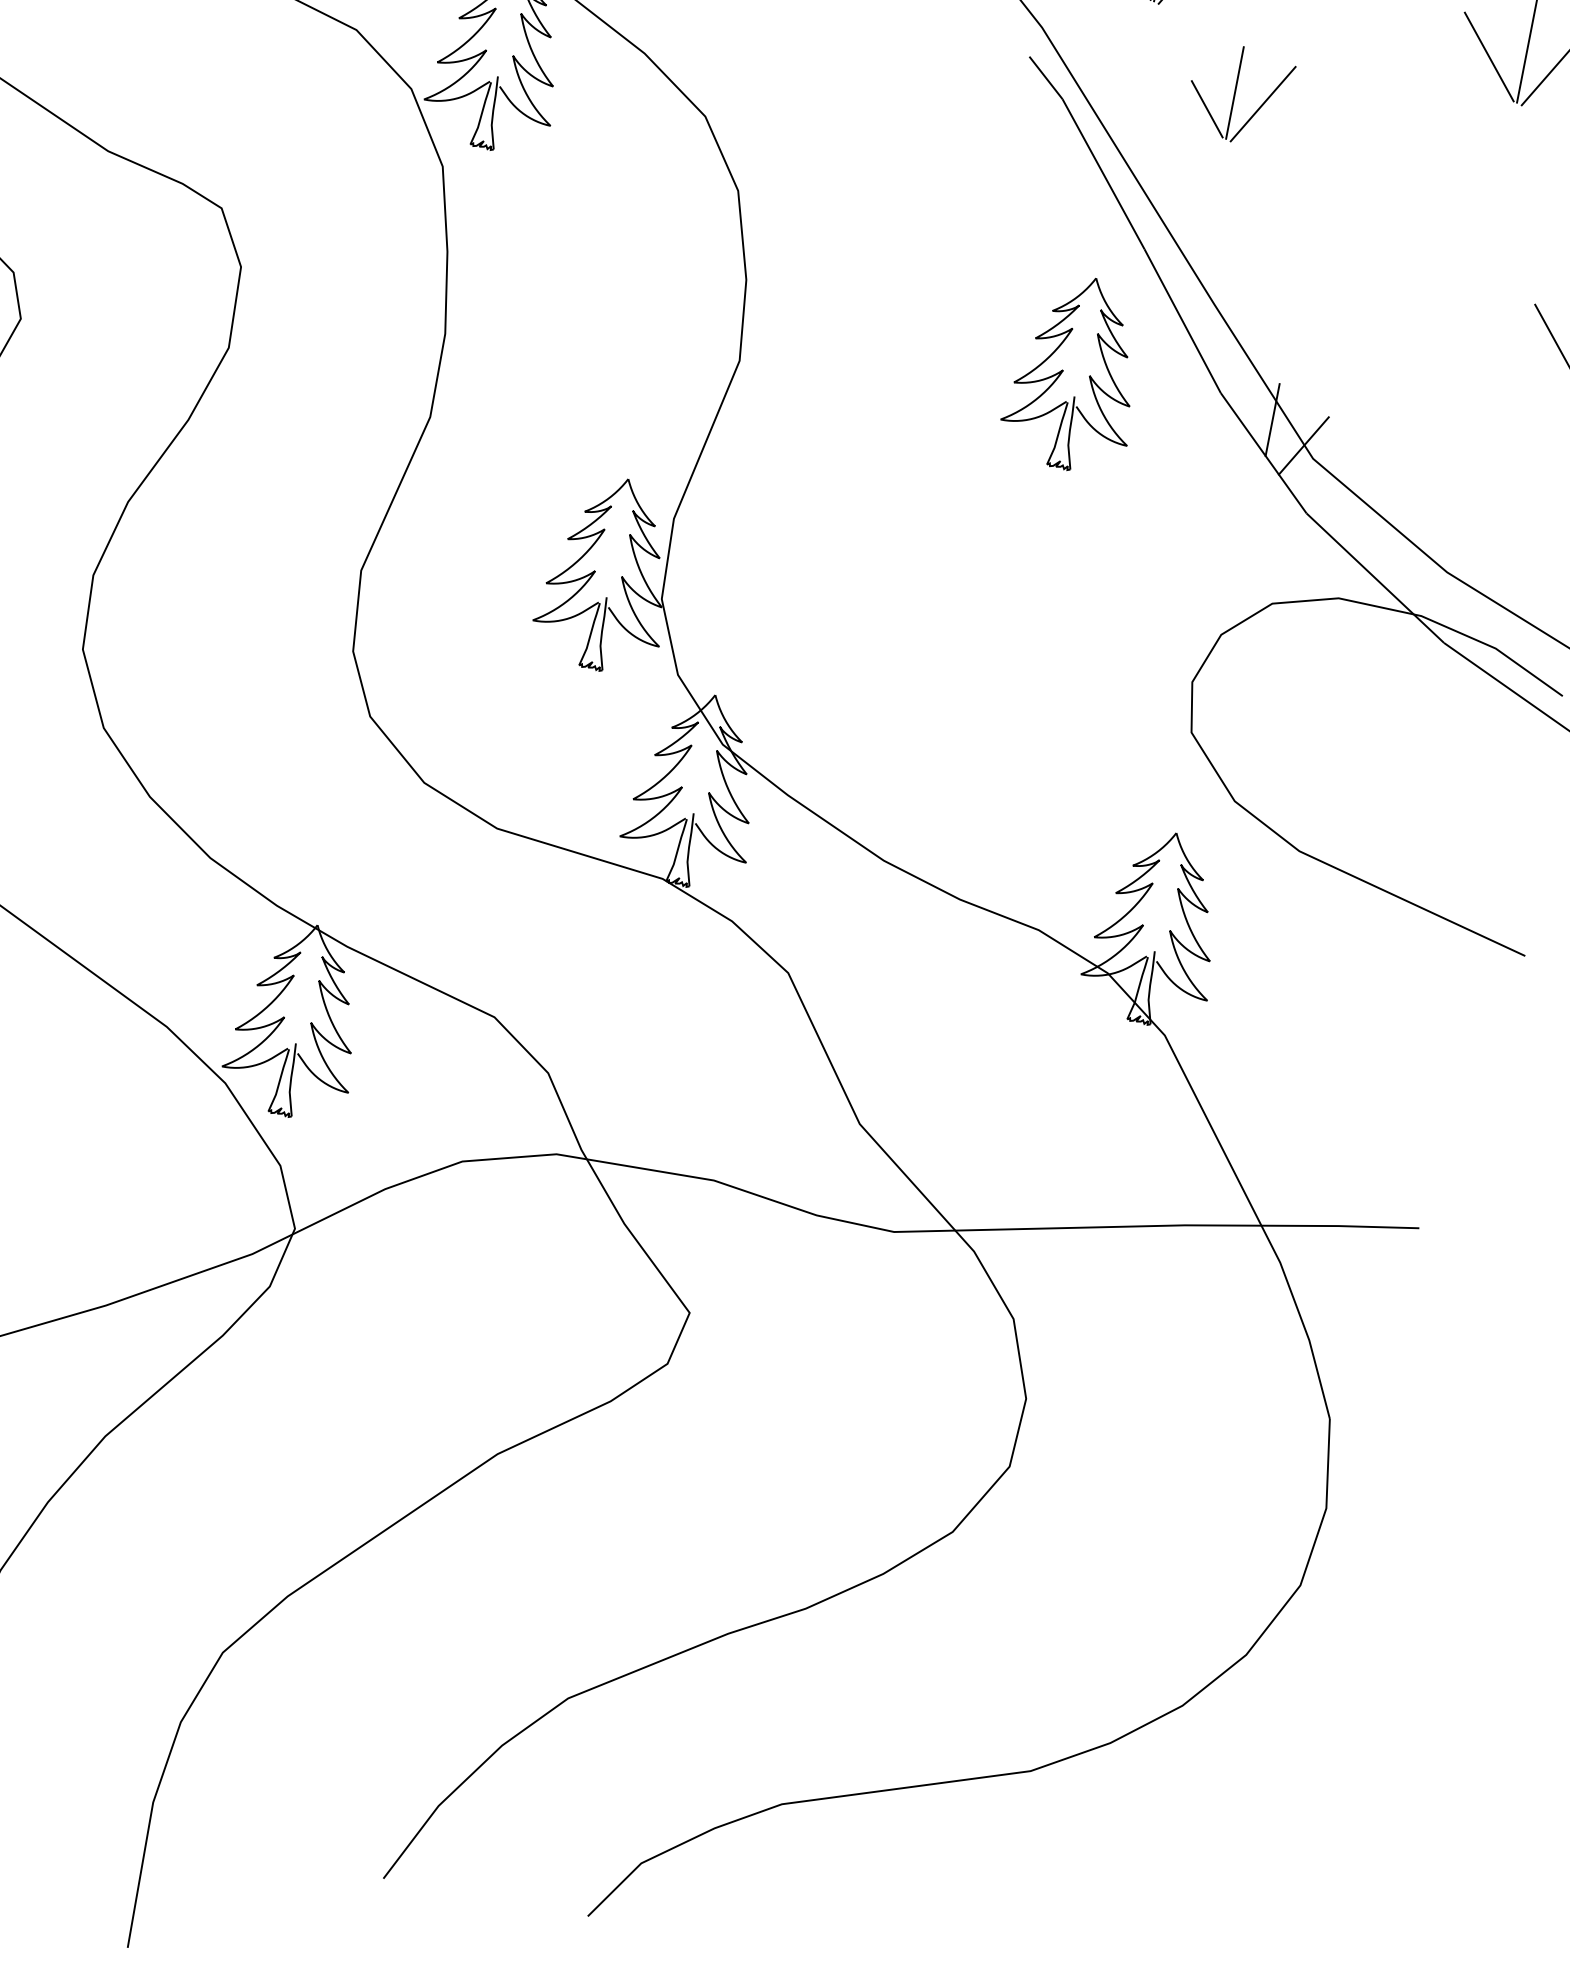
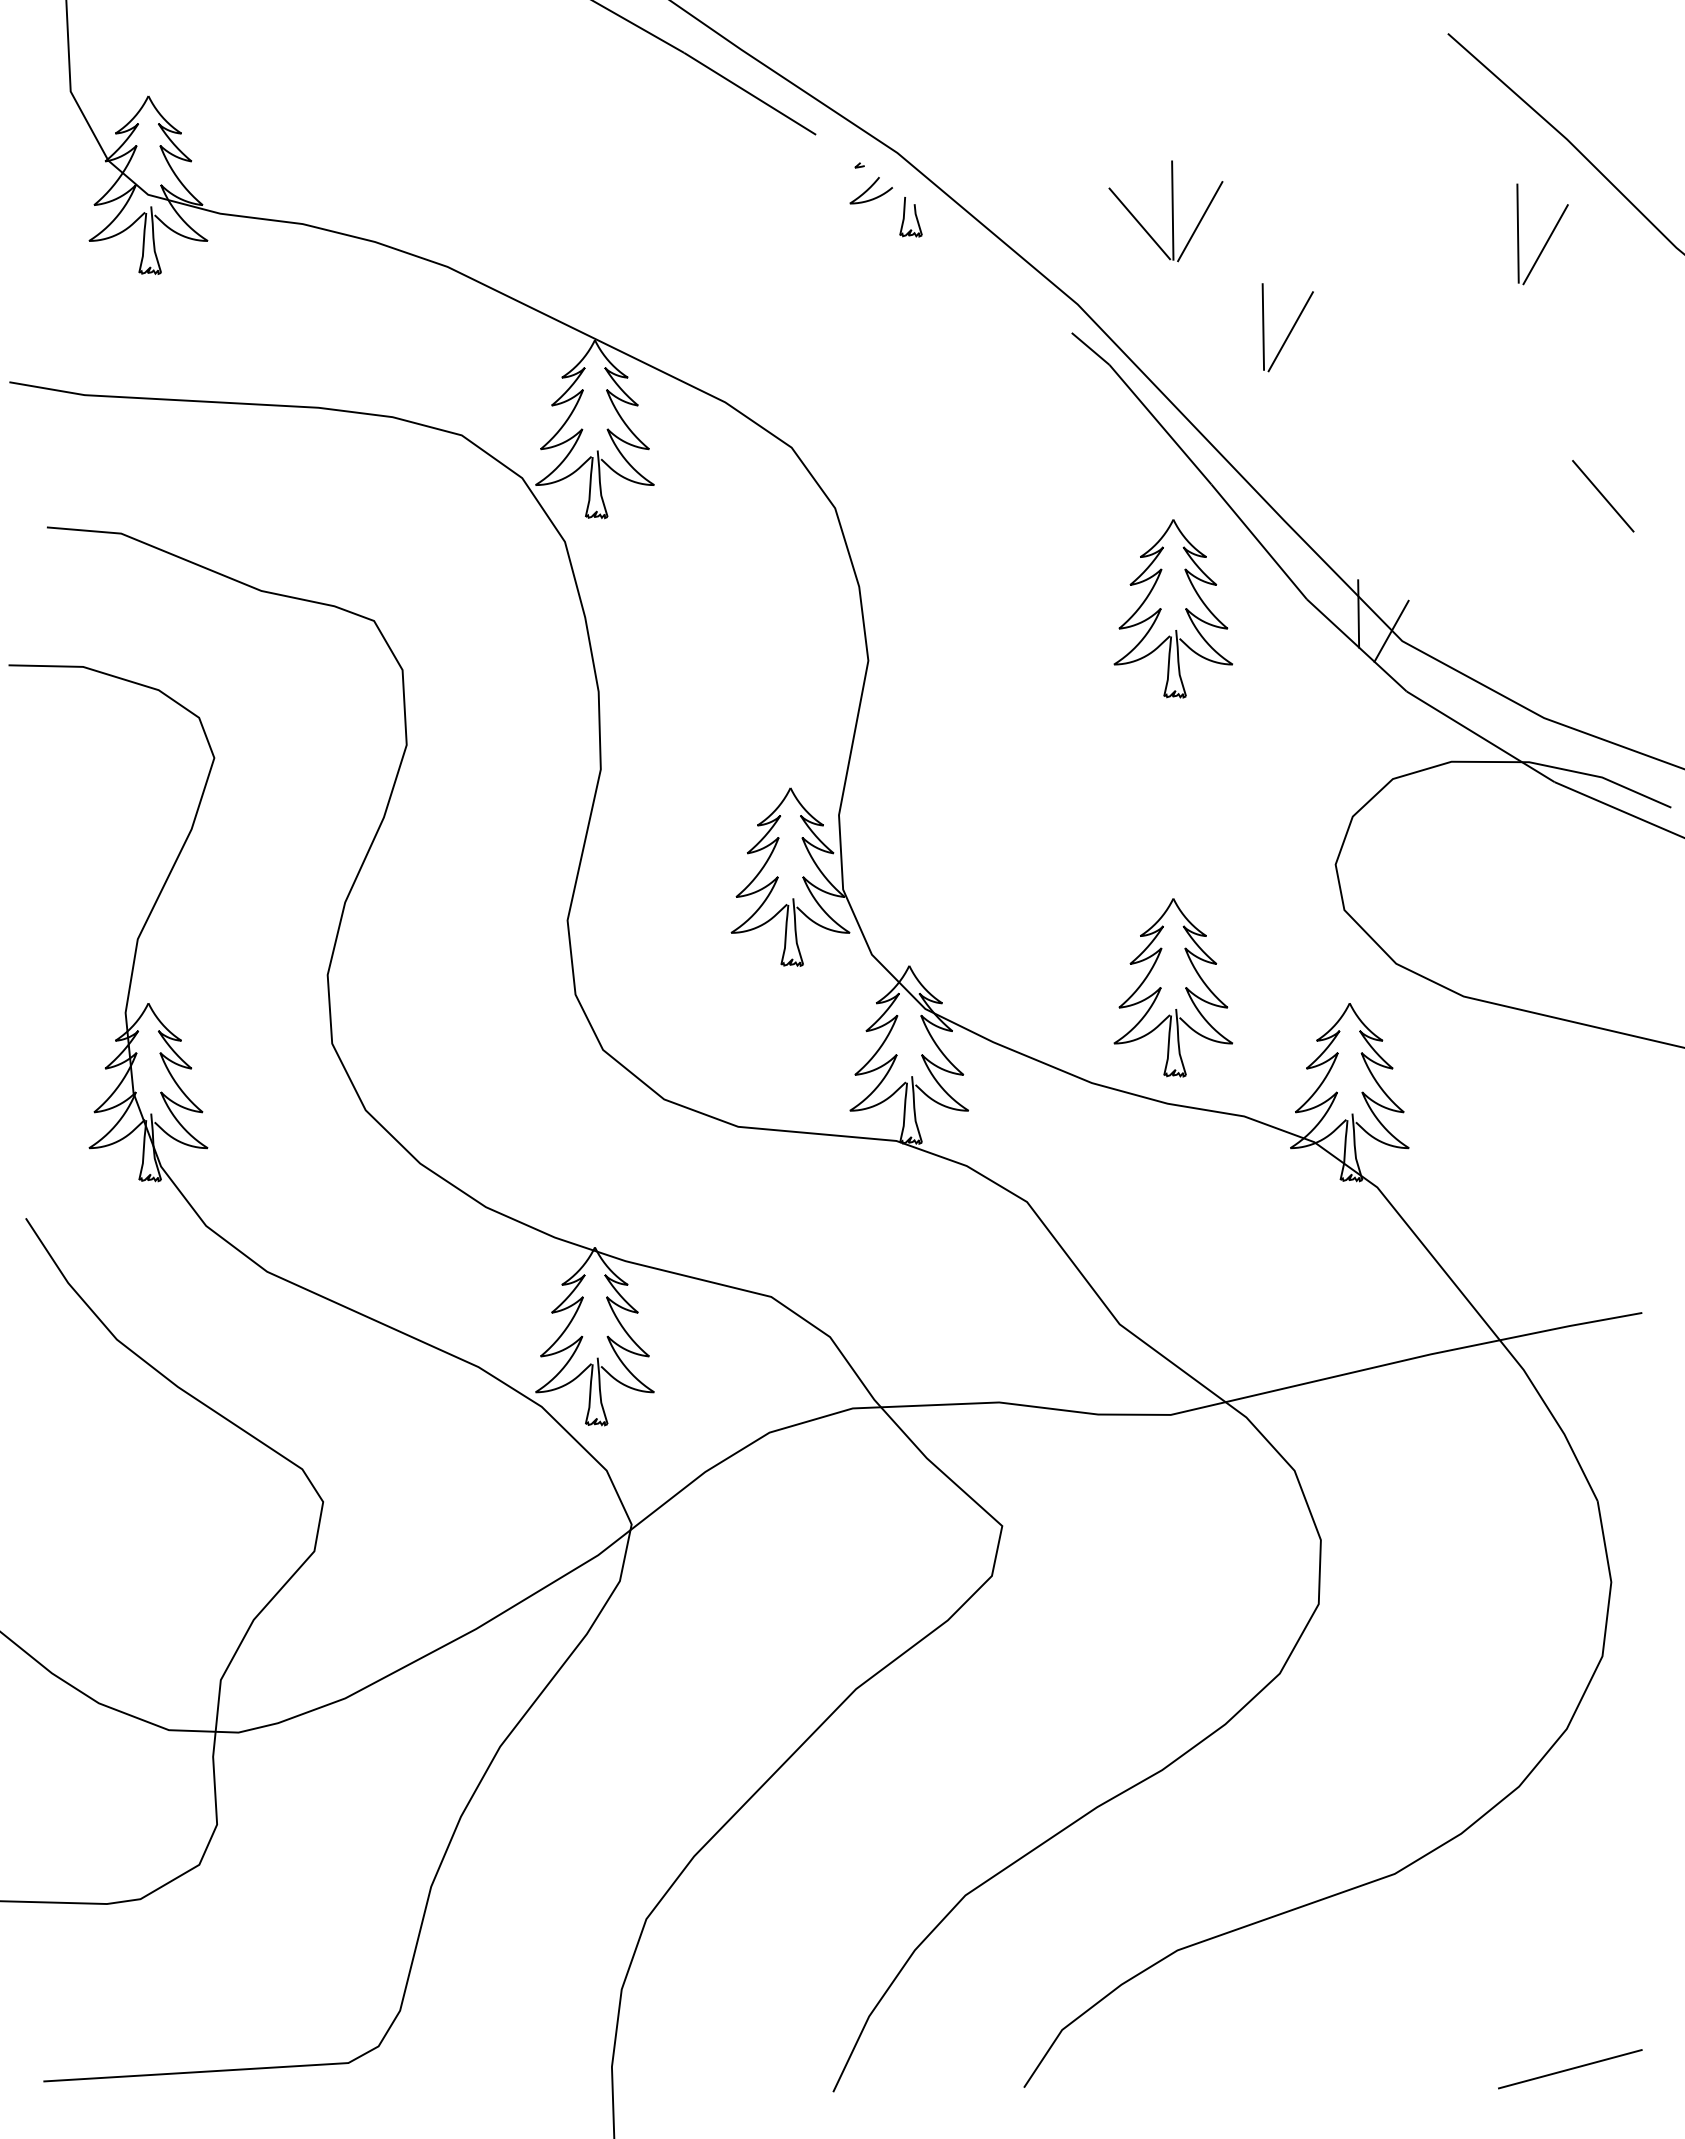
line: (1489, 56) -> (1485, 246), removed
line: (1207, 108) -> (1241, 346), removed
part: (979, 774) -> (1161, 987), added

